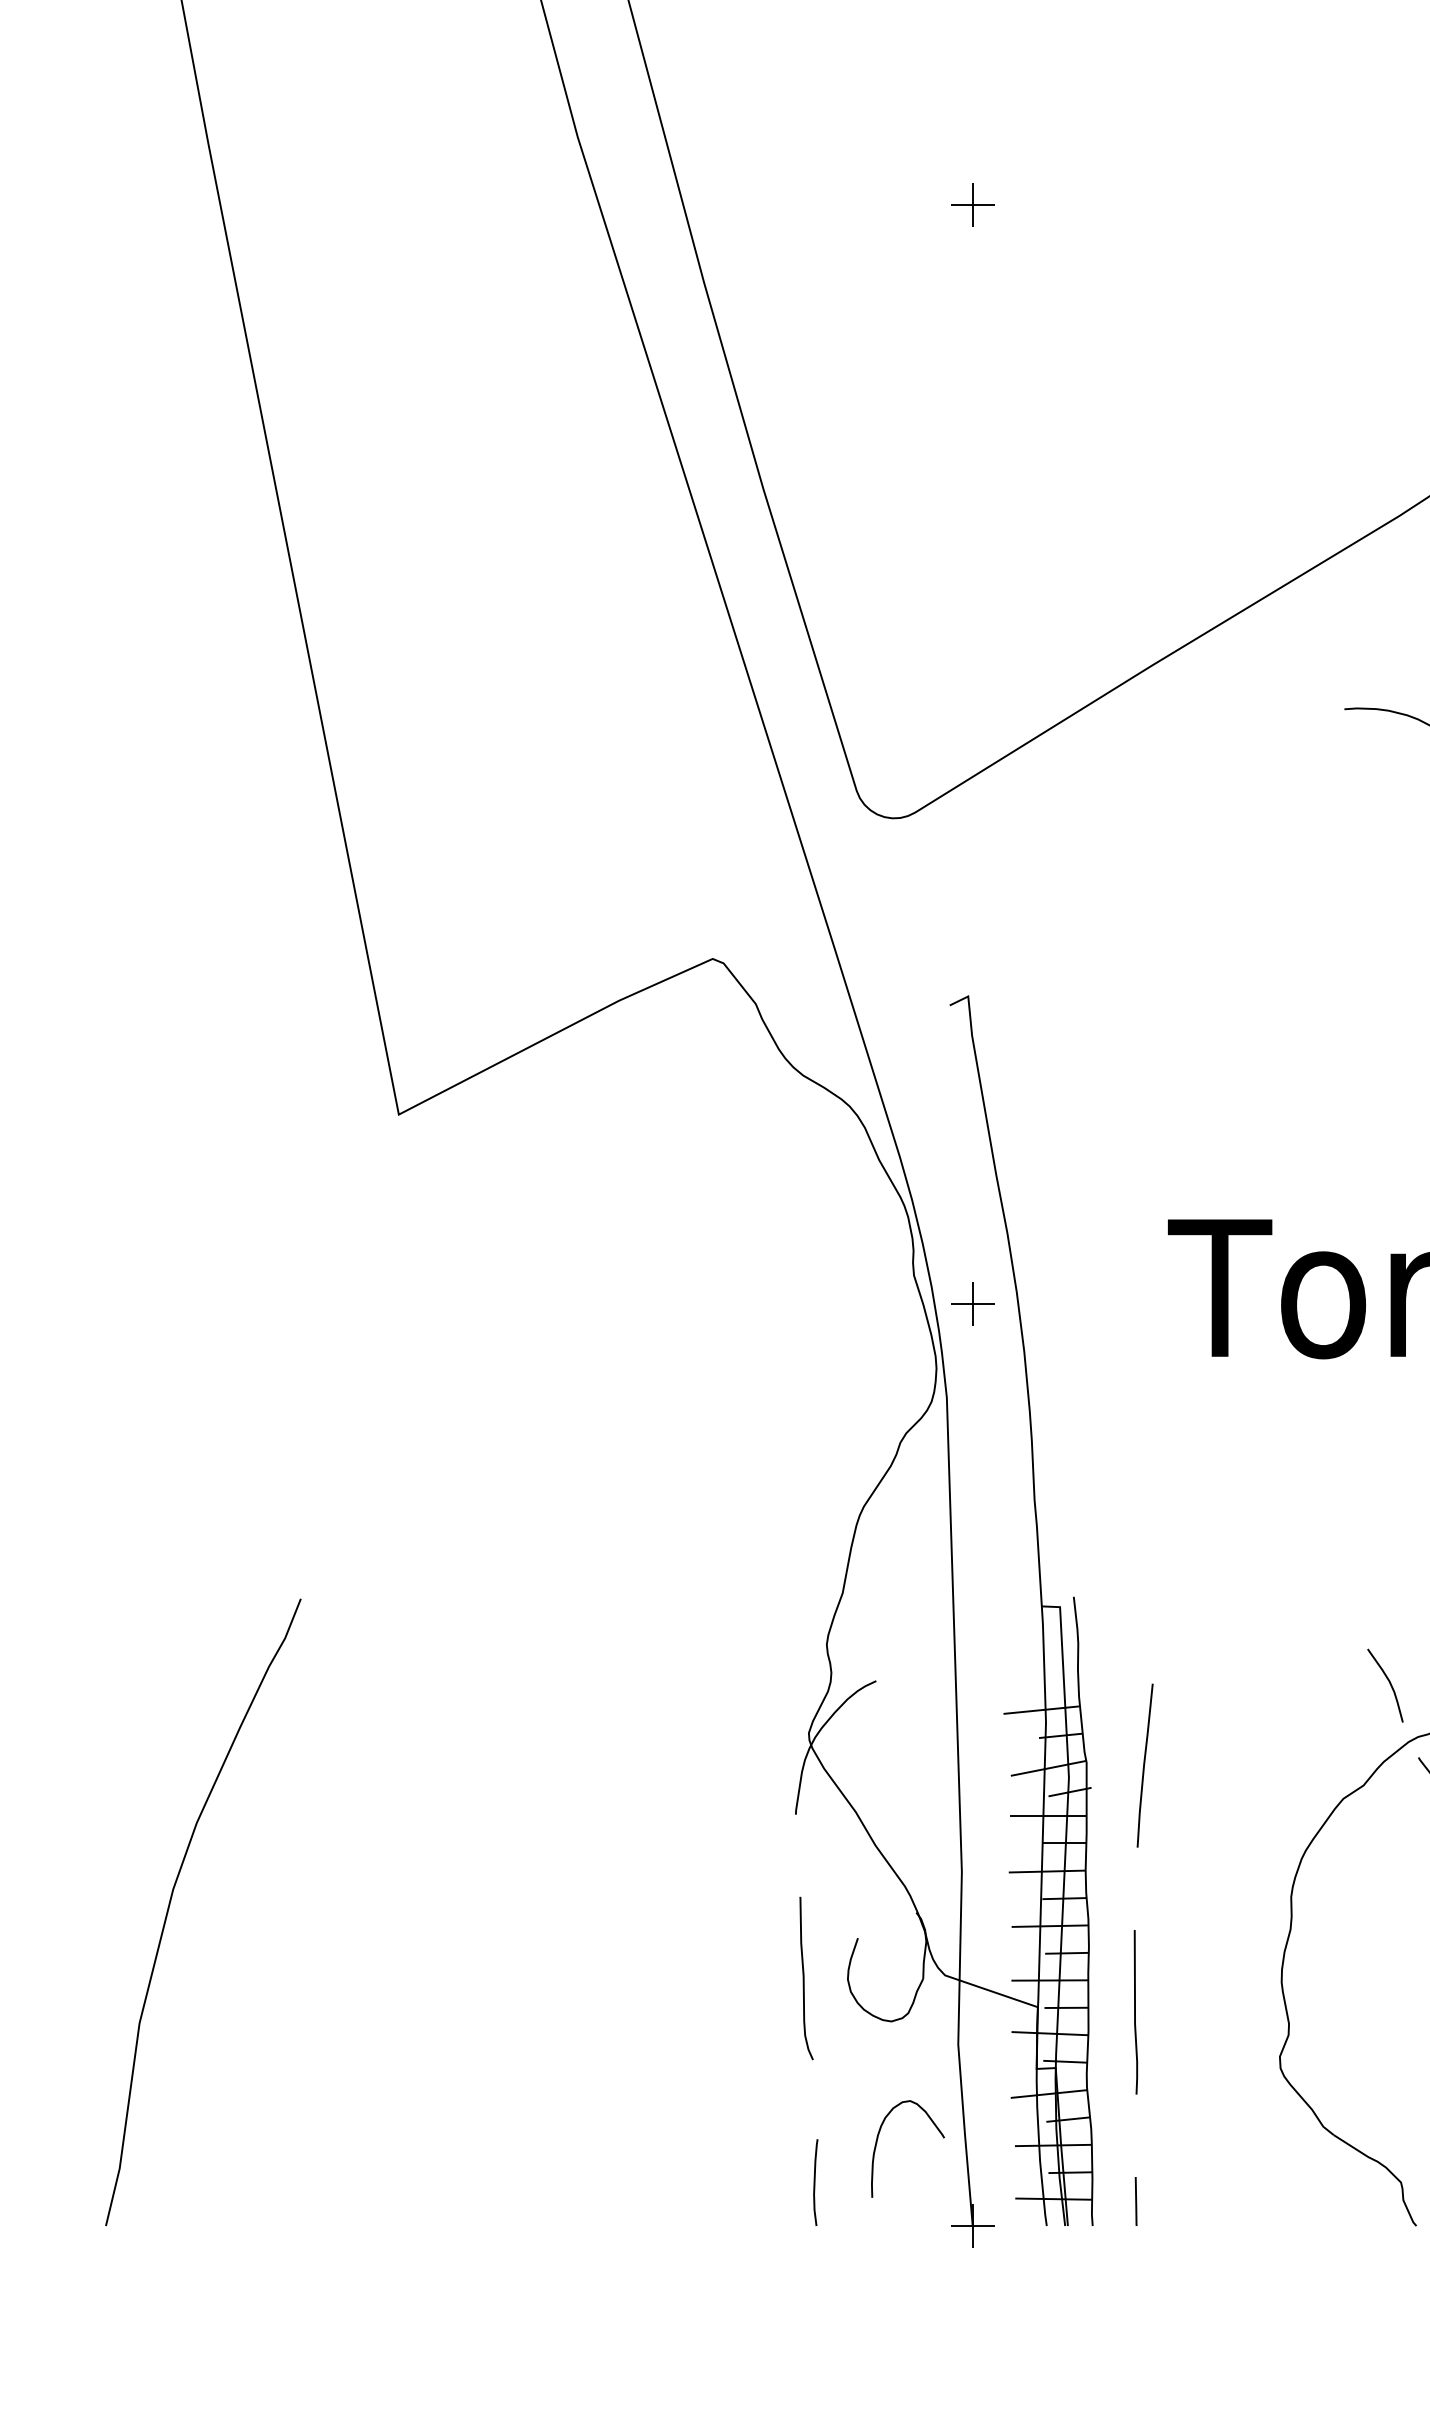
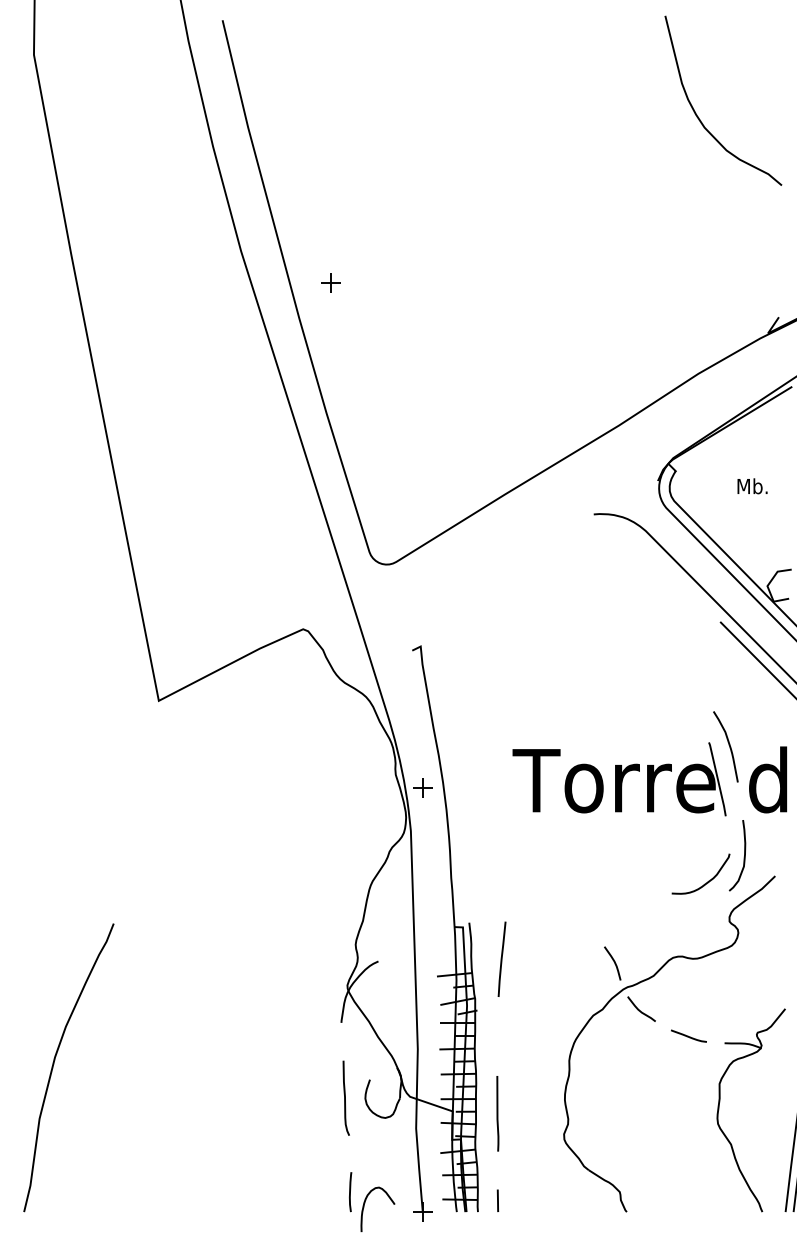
part: (972, 205) -> (330, 282), moved
line: (1143, 1763) -> (501, 958), moved
curve: (878, 2144) -> (364, 1207), moved

